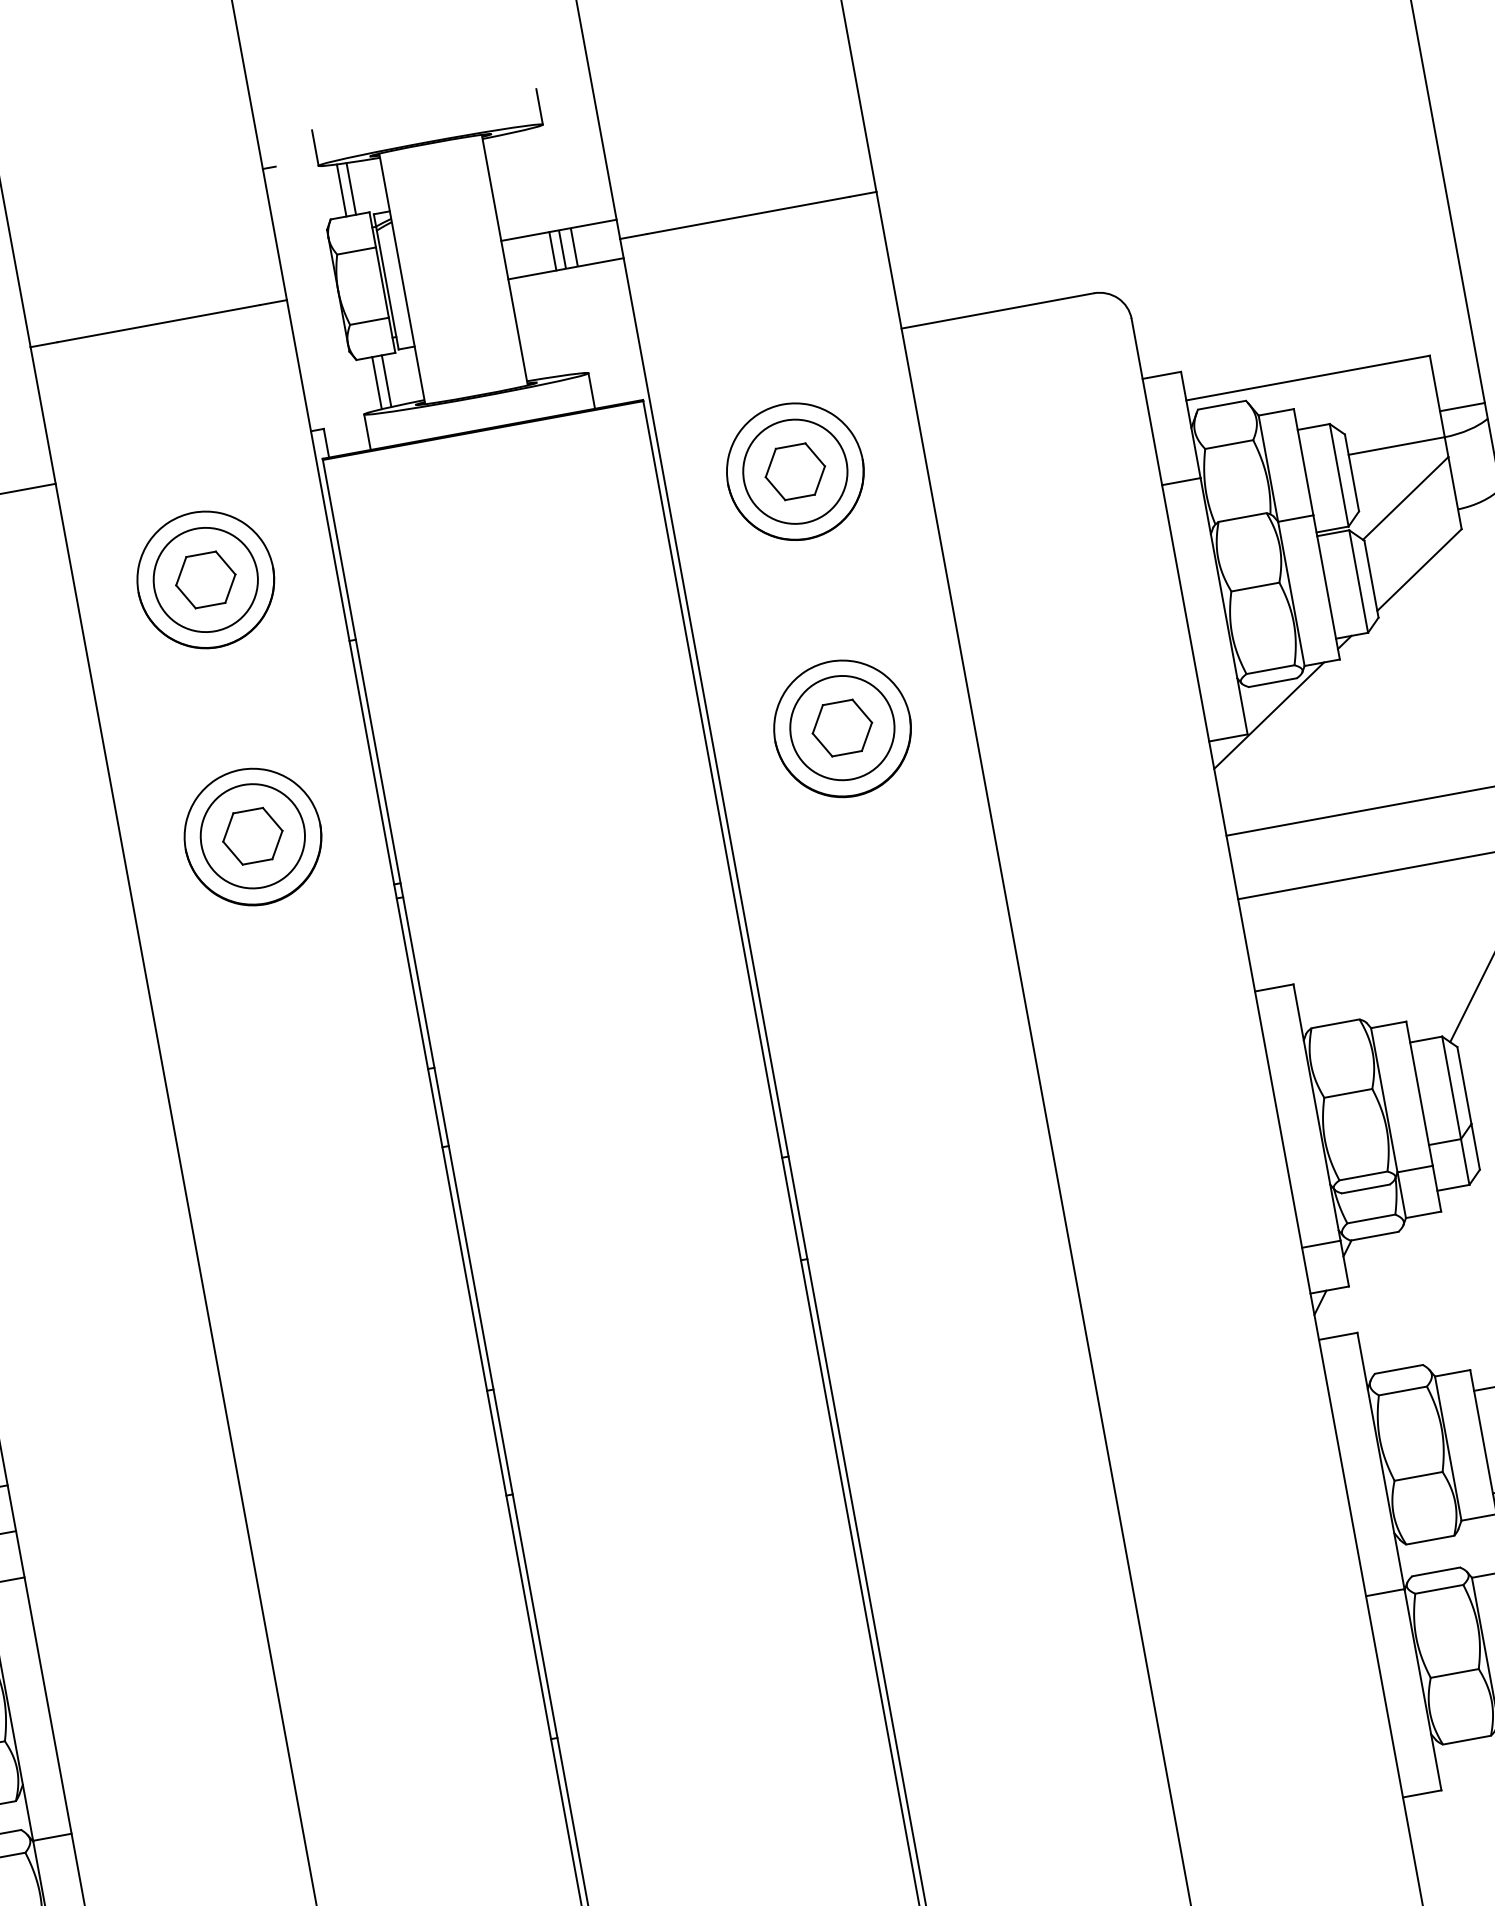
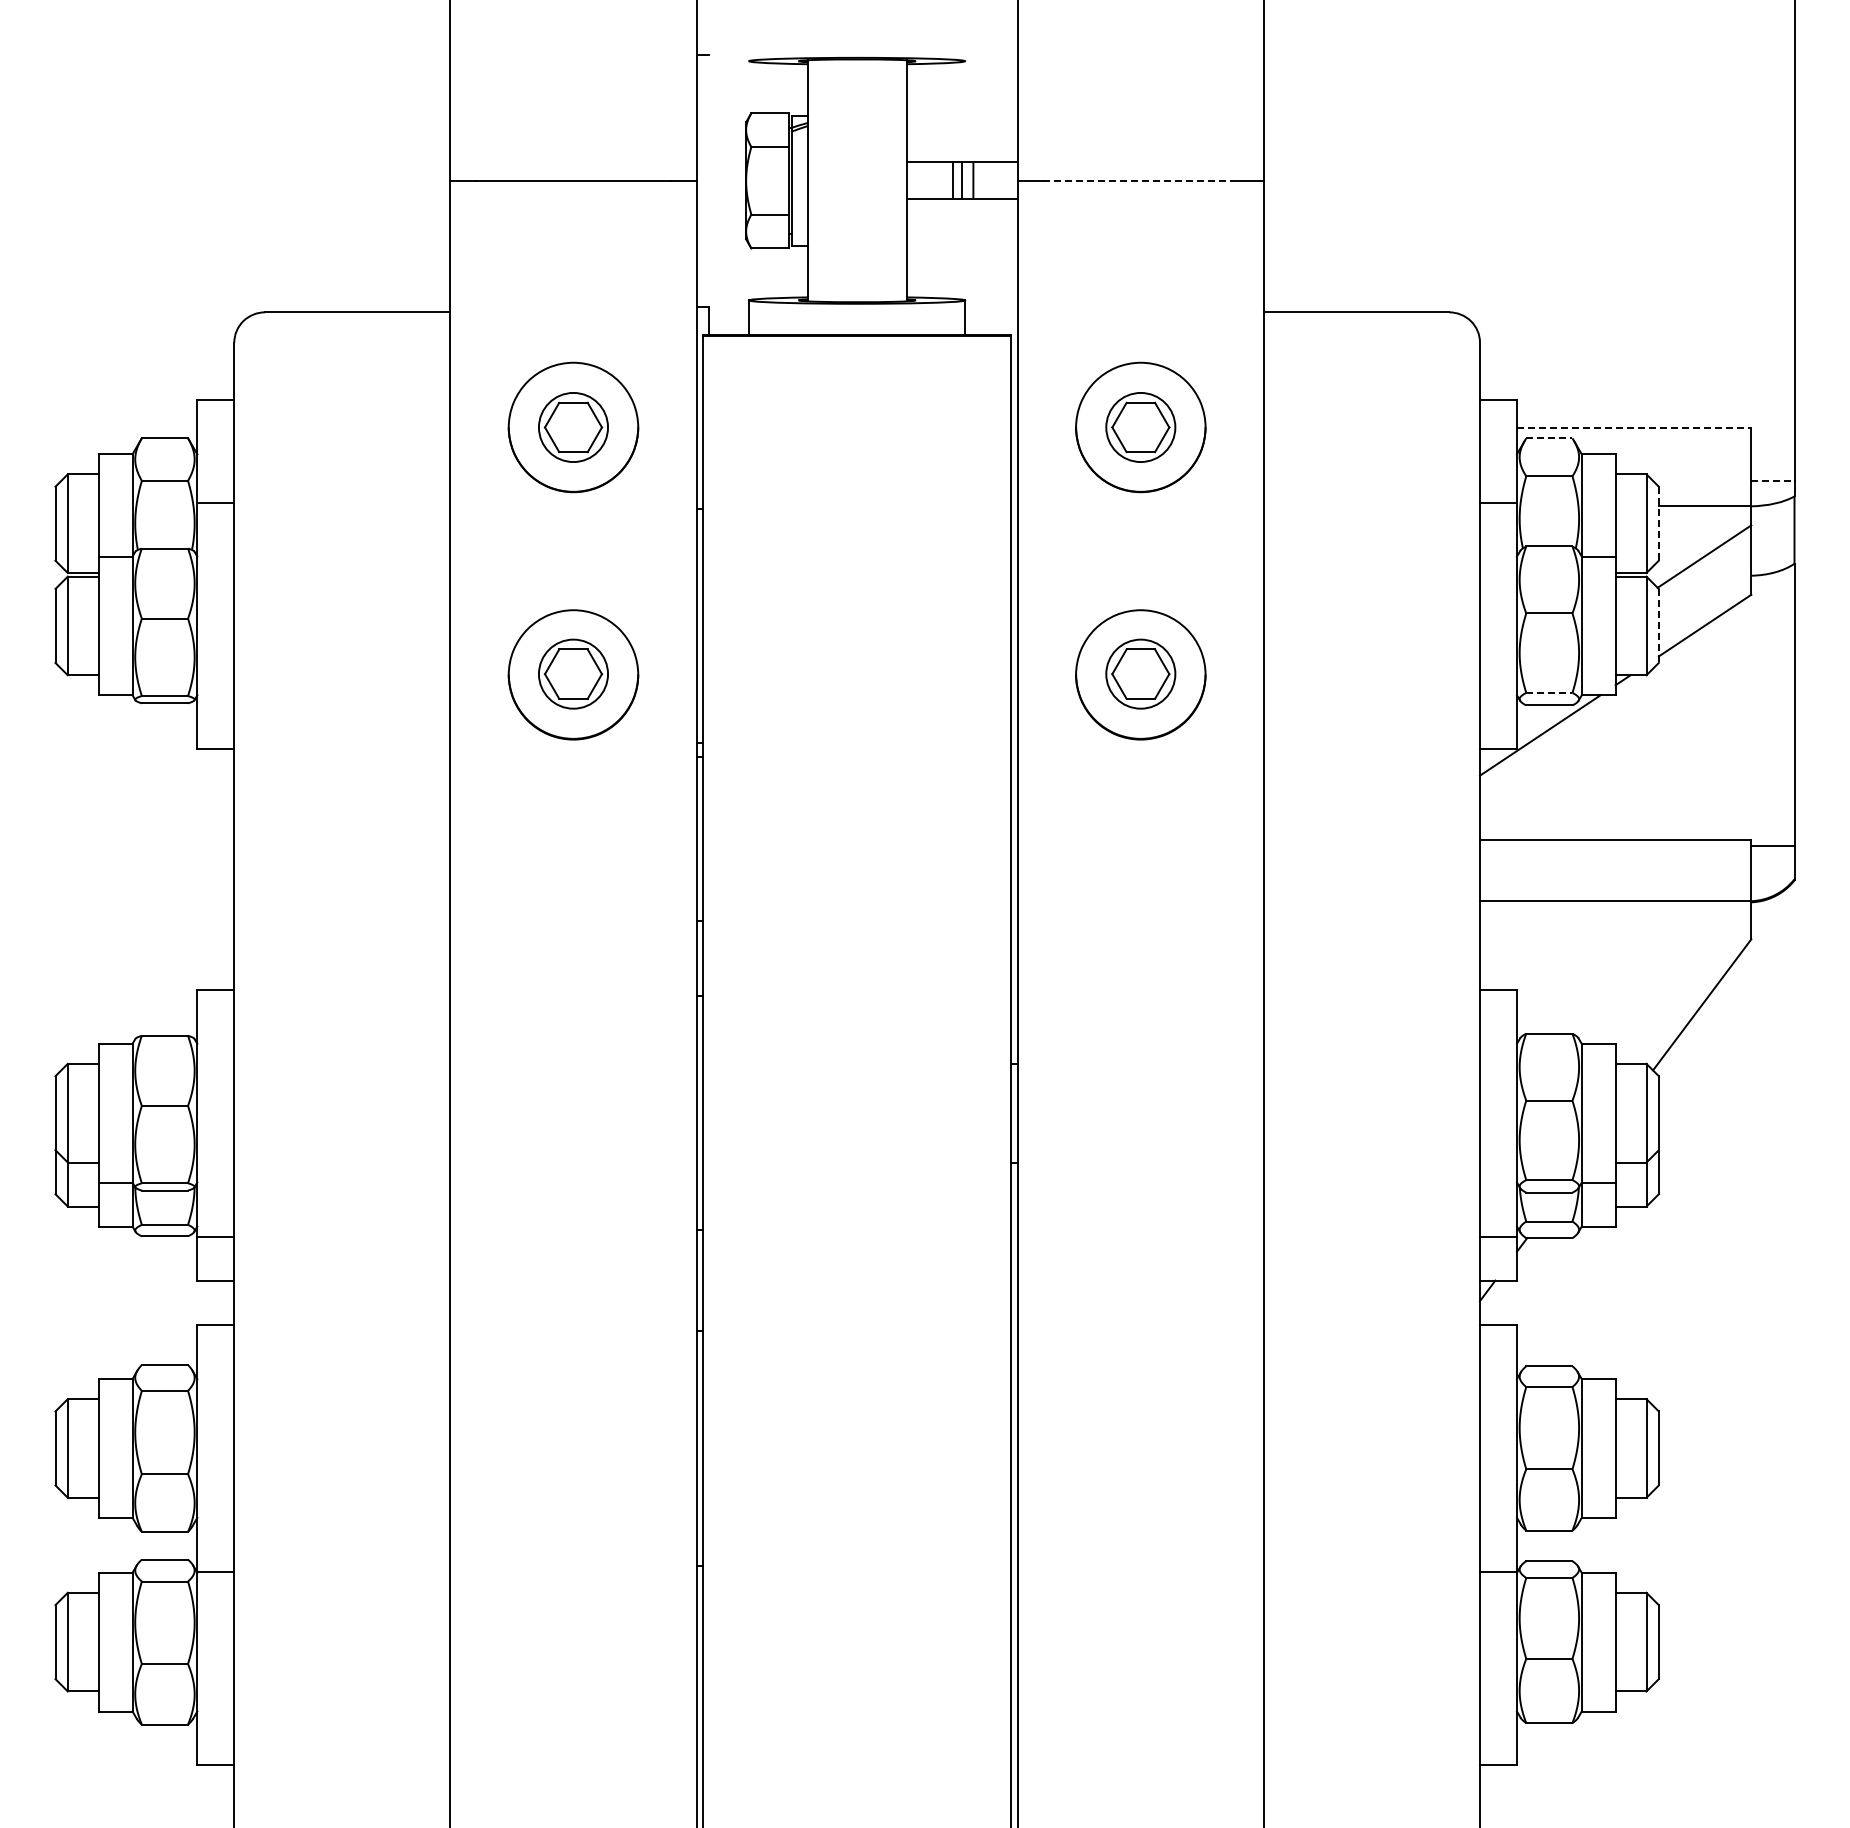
line: (540, 107) -> (965, 44), removed
line: (315, 148) -> (749, 44), removed
line: (351, 189) -> (775, 88), removed
line: (341, 190) -> (766, 88), removed
line: (748, 214) -> (1141, 180), solid -> dashed
line: (1308, 377) -> (1634, 427), solid -> dashed
line: (386, 381) -> (775, 273), removed
line: (377, 383) -> (766, 273), removed
line: (1222, 405) -> (1549, 438), solid -> dashed
line: (1462, 407) -> (1772, 481), solid -> dashed
circle: (795, 471) -> (1140, 427), size x0.7
line: (1351, 473) -> (1658, 524), solid -> dashed
circle: (205, 579) -> (573, 427), size x0.7
line: (1371, 579) -> (1658, 626), solid -> dashed
line: (1270, 669) -> (1549, 692), solid -> dashed
circle: (841, 727) -> (1140, 673), size x0.7
circle: (252, 835) -> (573, 673), size x0.7

